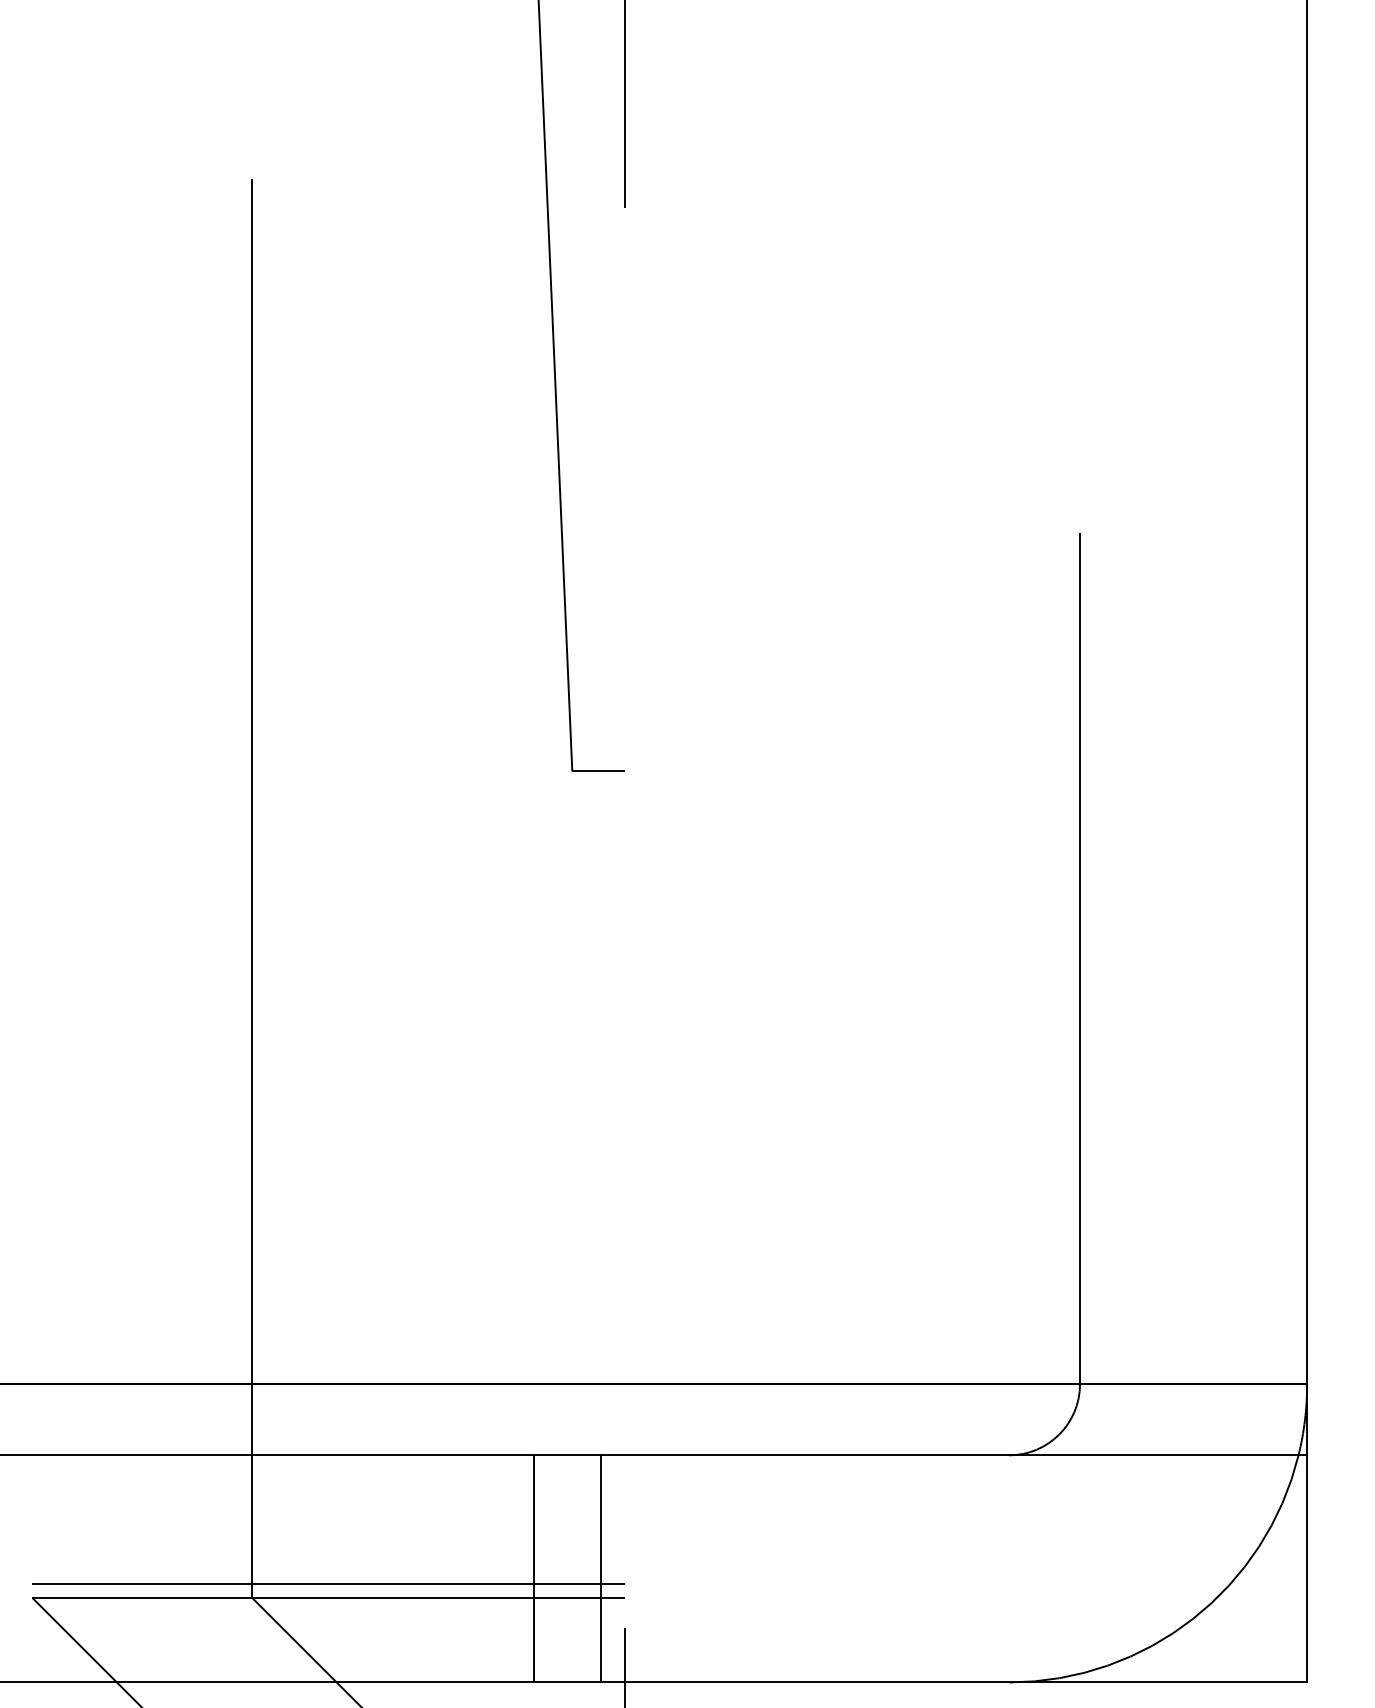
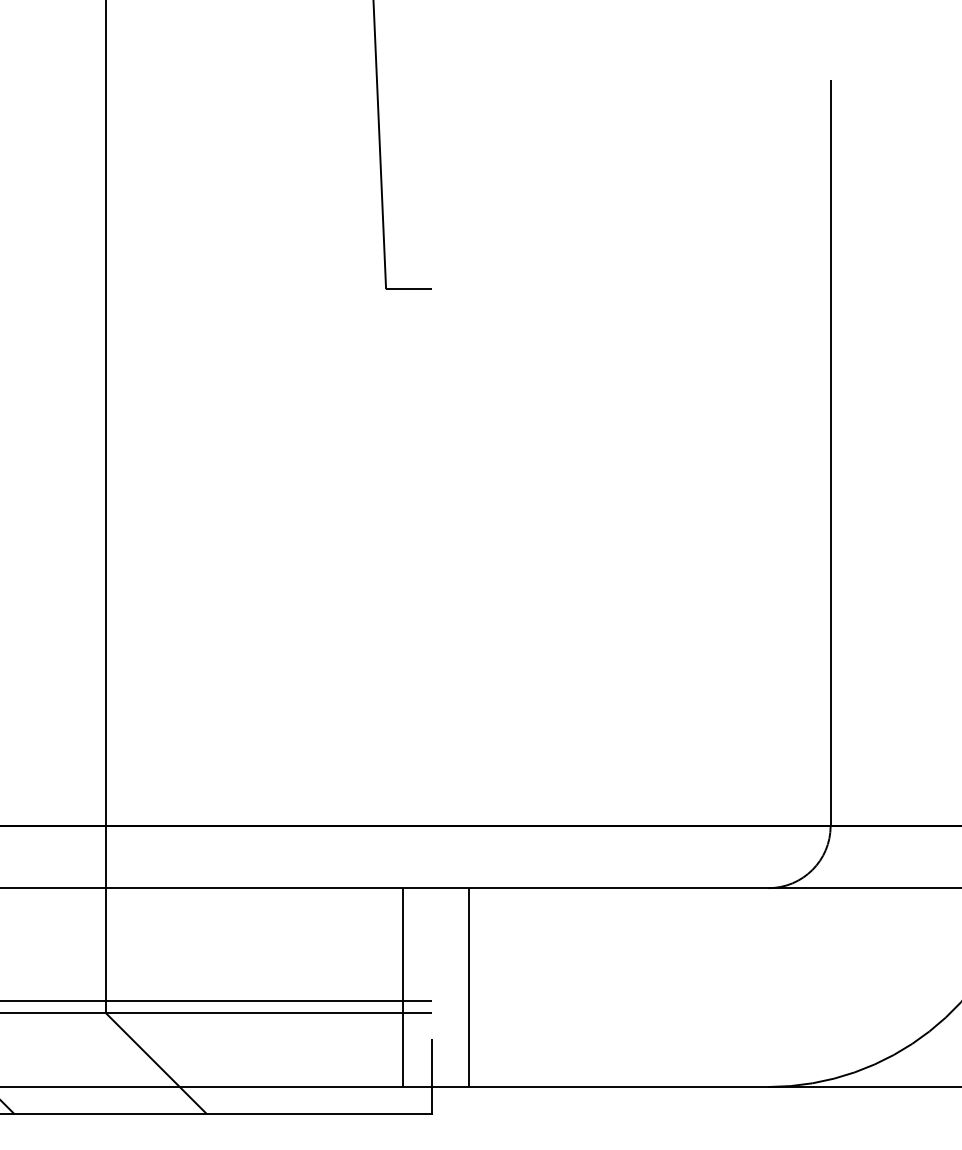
line: (533, 1568) -> (402, 987), moved
line: (601, 1568) -> (469, 987), moved

